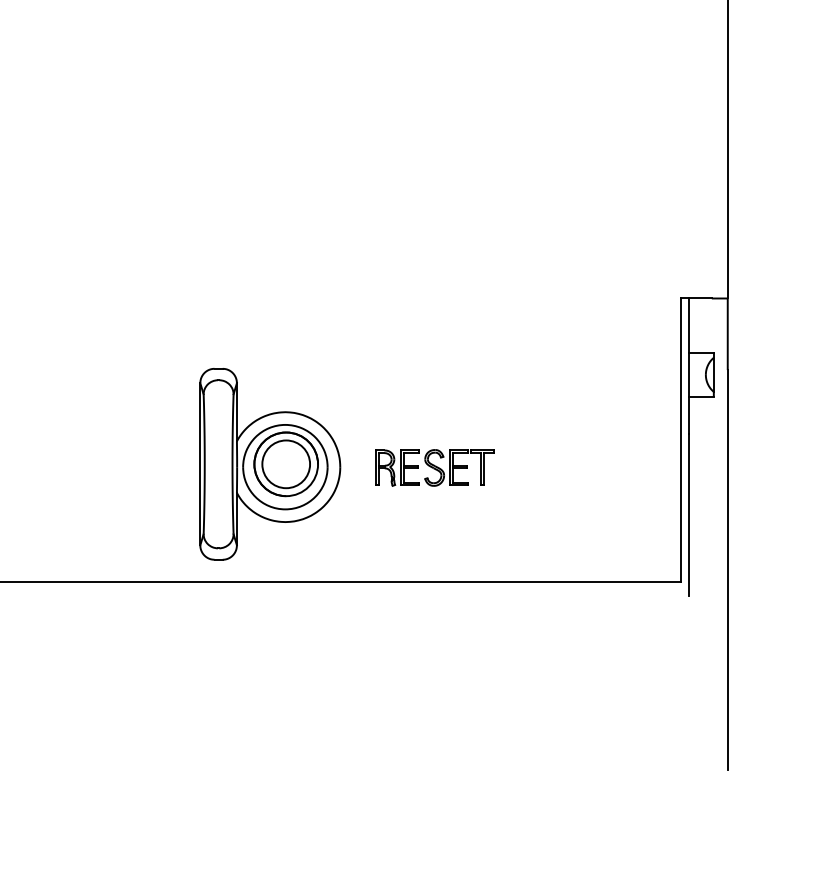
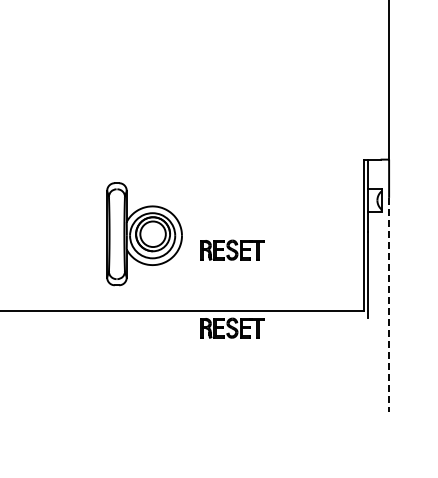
part: (270, 464) -> (144, 234), moved
line: (728, 569) -> (389, 304), solid -> dashed
part: (434, 612) -> (232, 327), added

